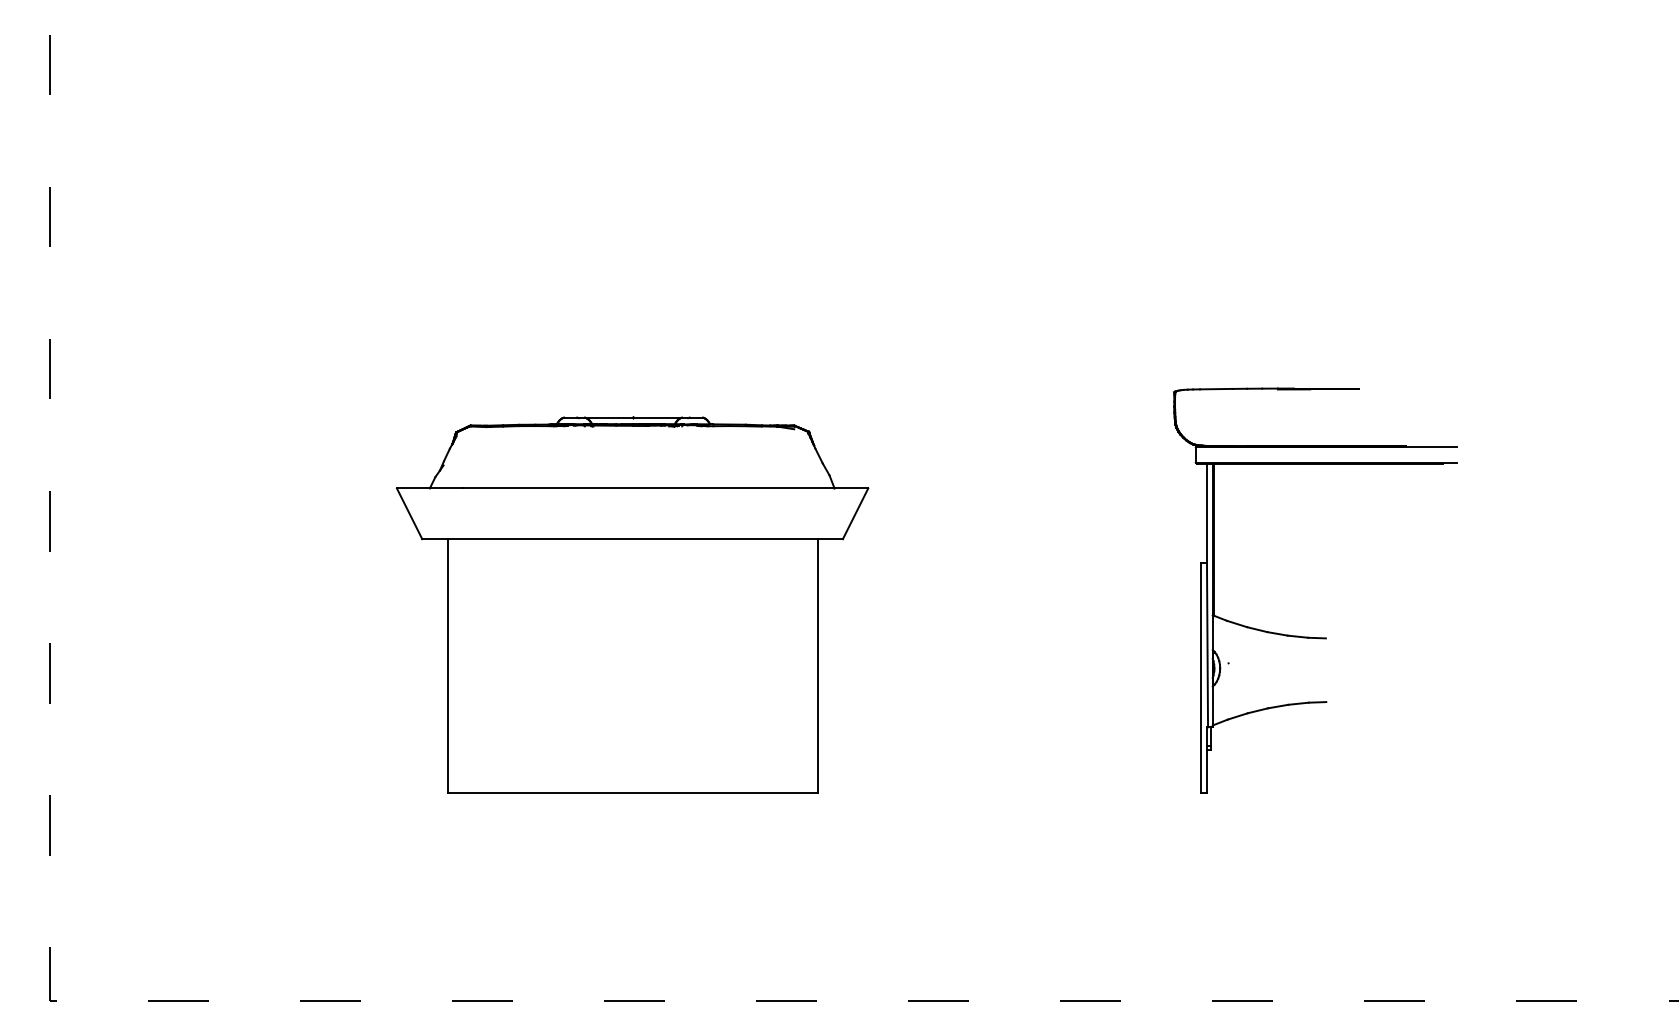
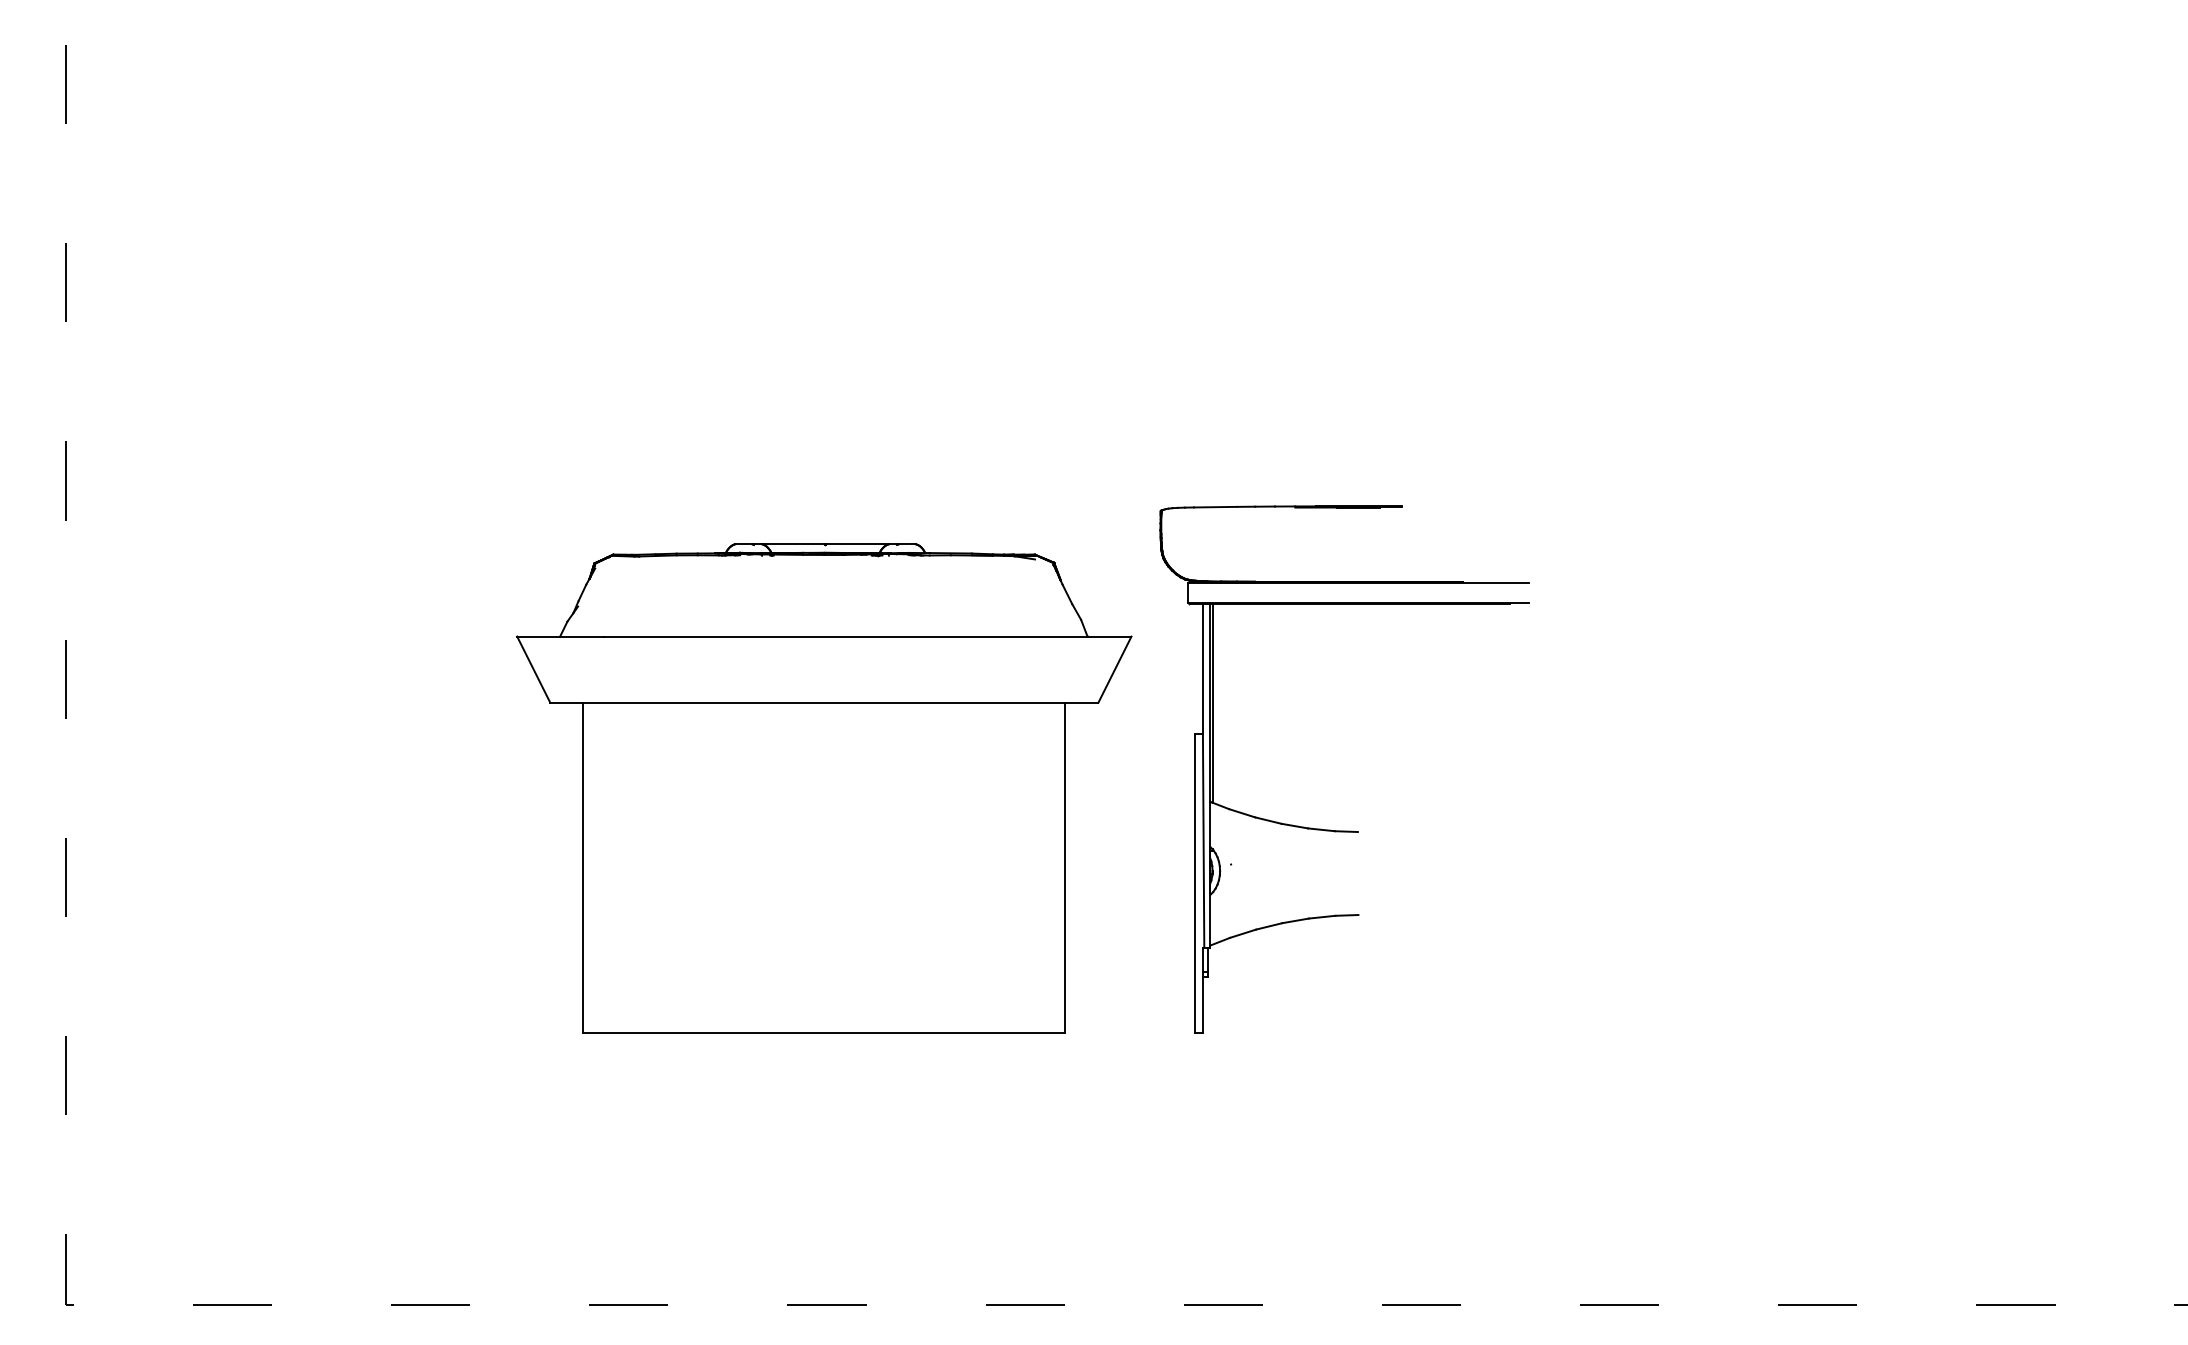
part: (1315, 637) -> (1344, 830), moved

